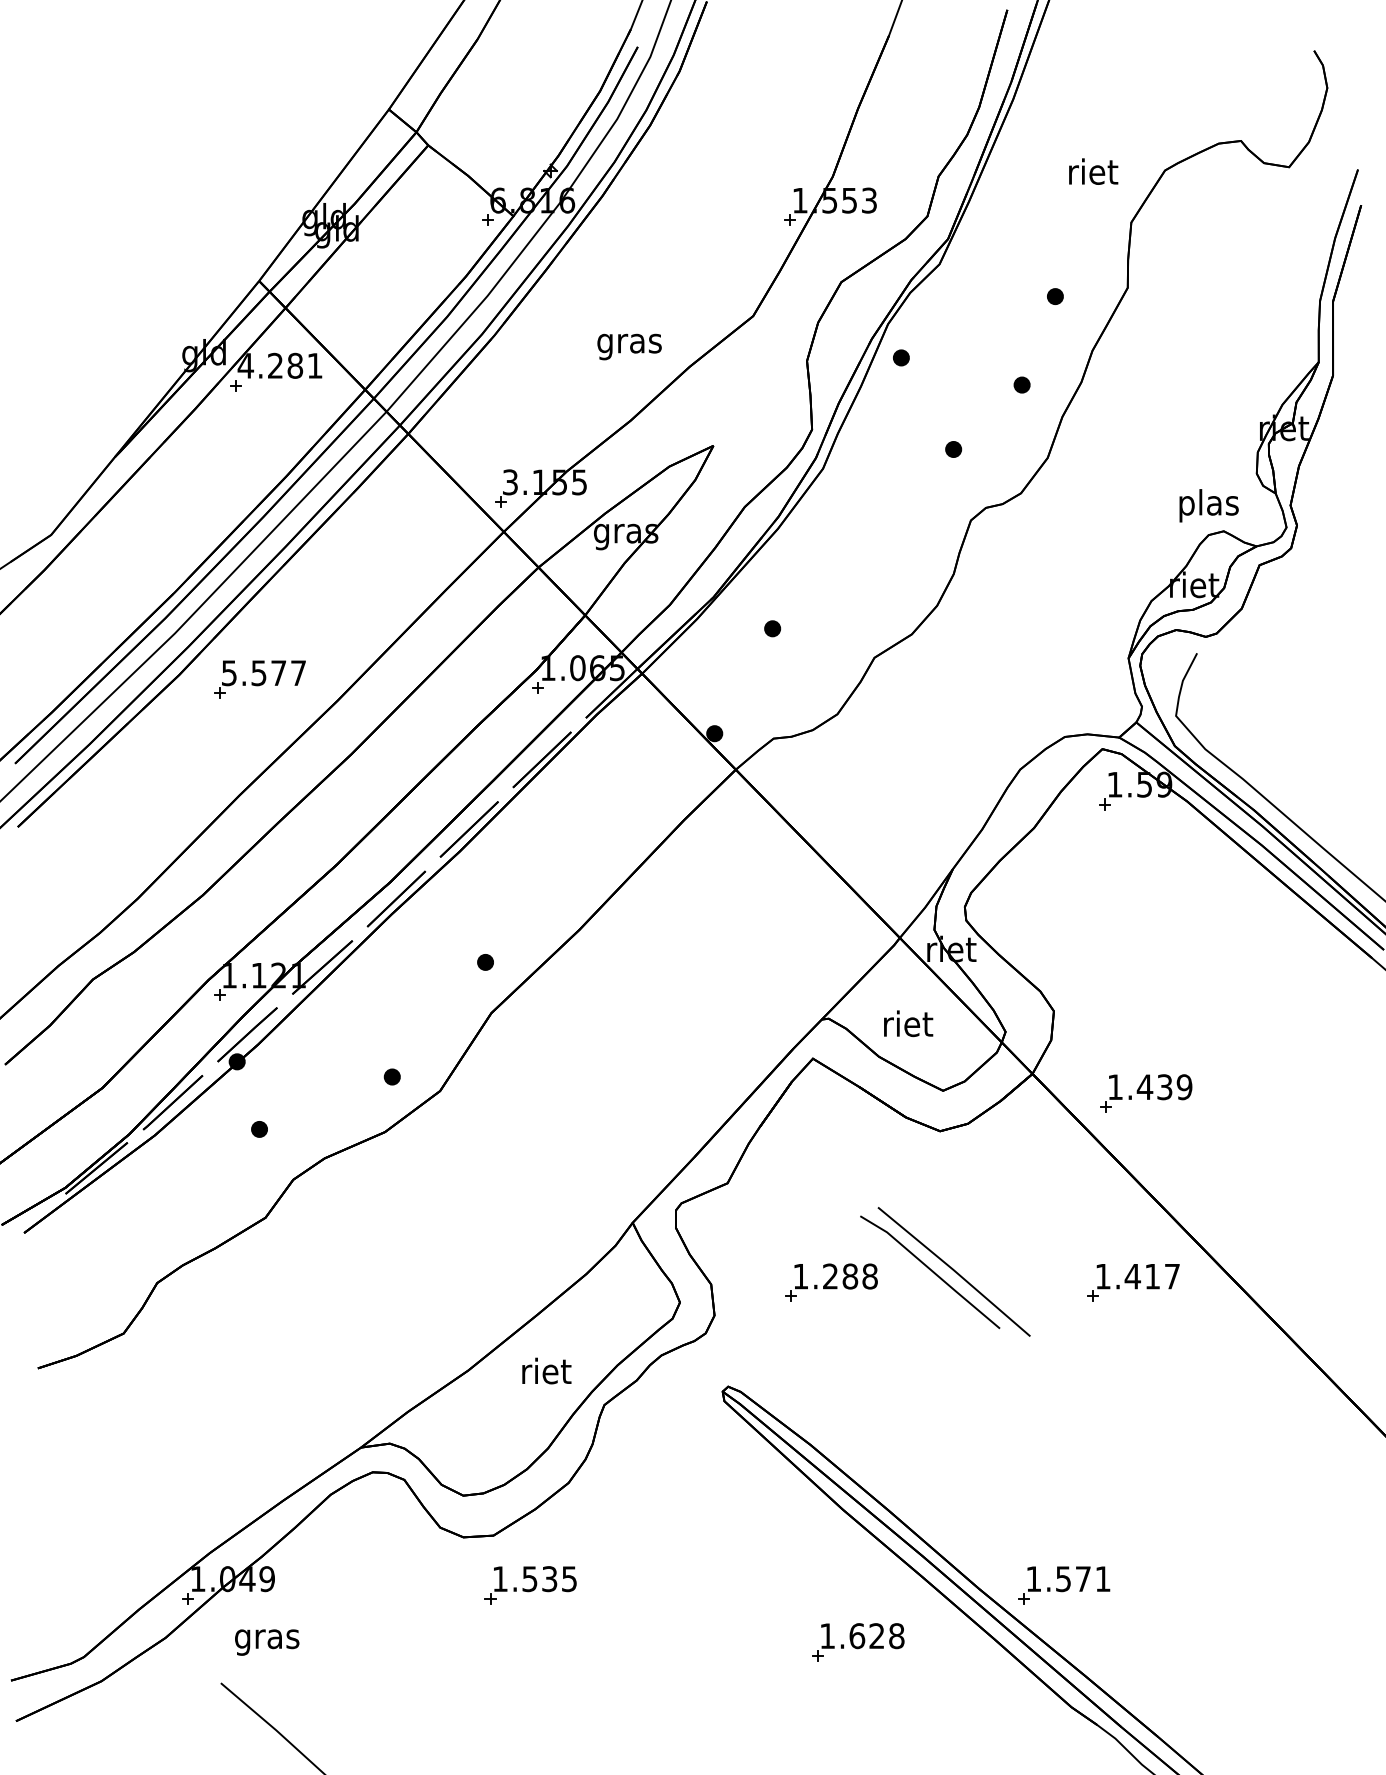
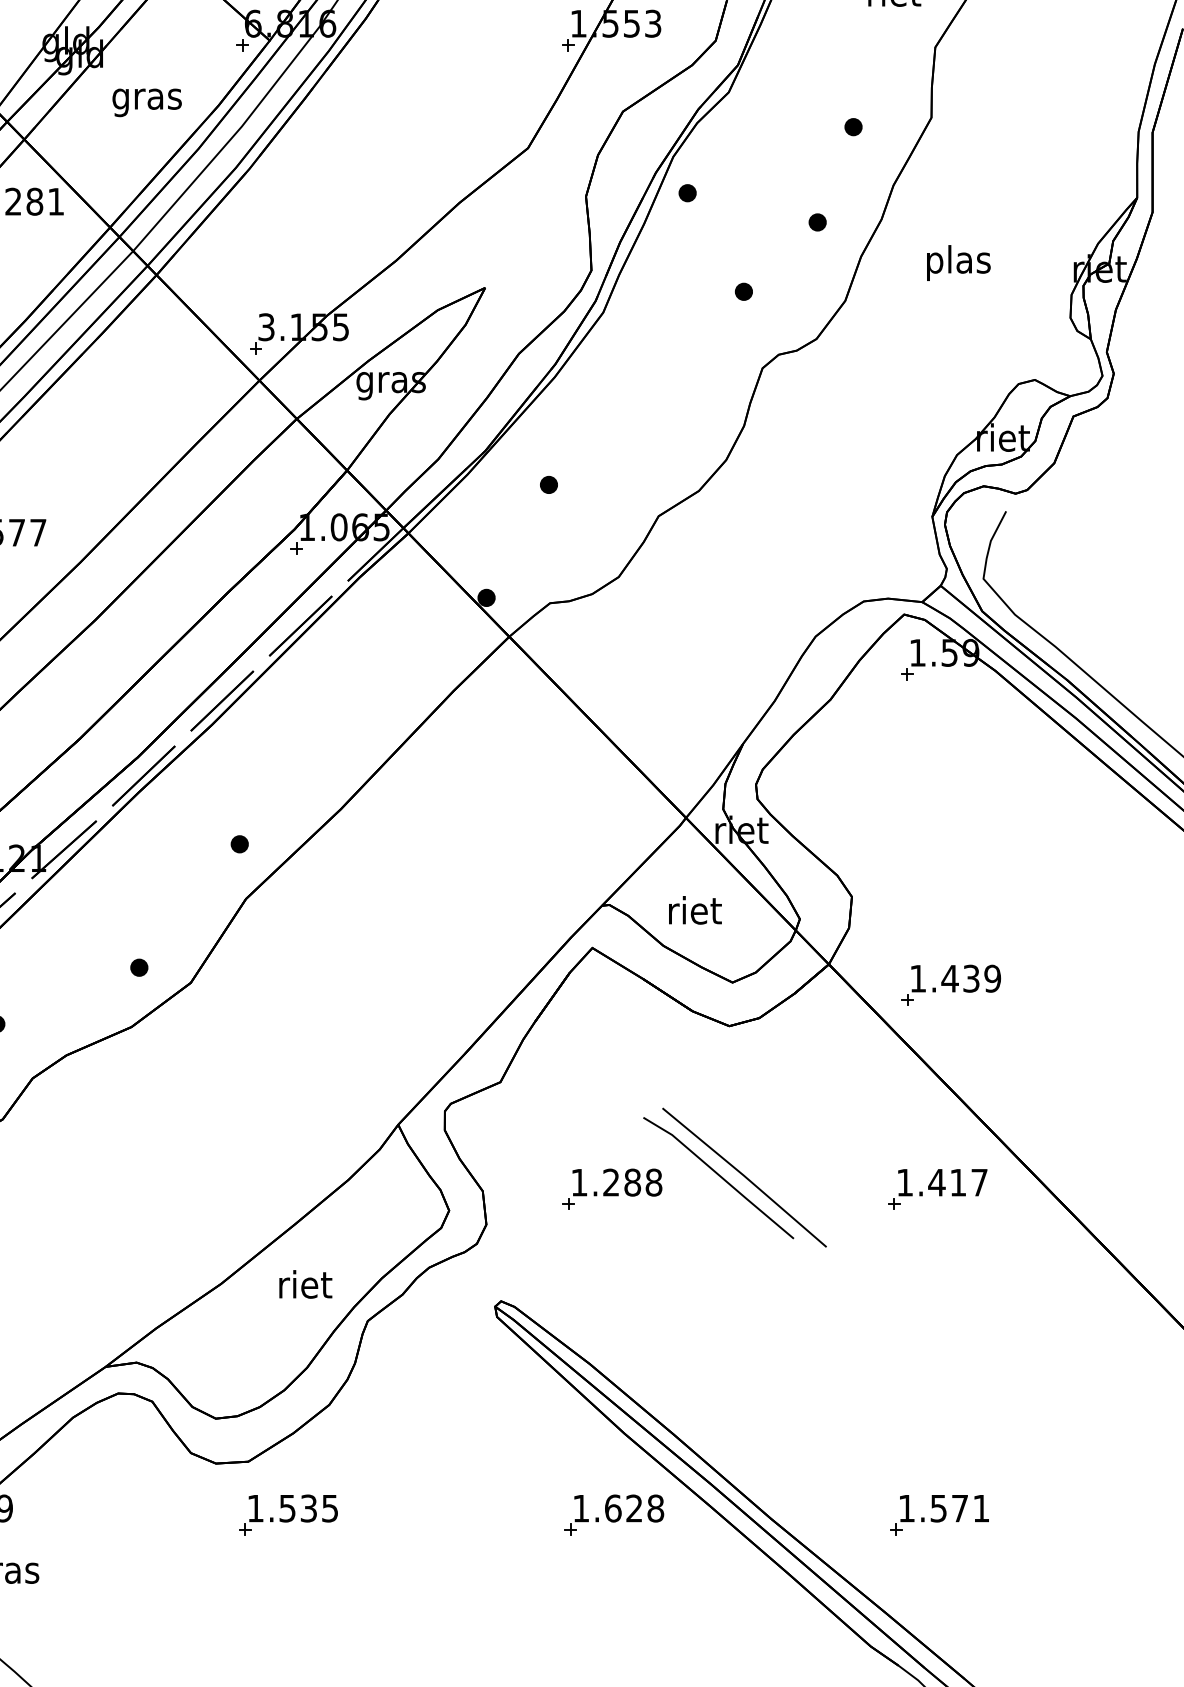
text: (629, 346) -> (147, 102), moved
text: (1208, 505) -> (958, 262), moved
part: (1064, 1585) -> (939, 1515), moved
part: (858, 1642) -> (614, 1515), moved

